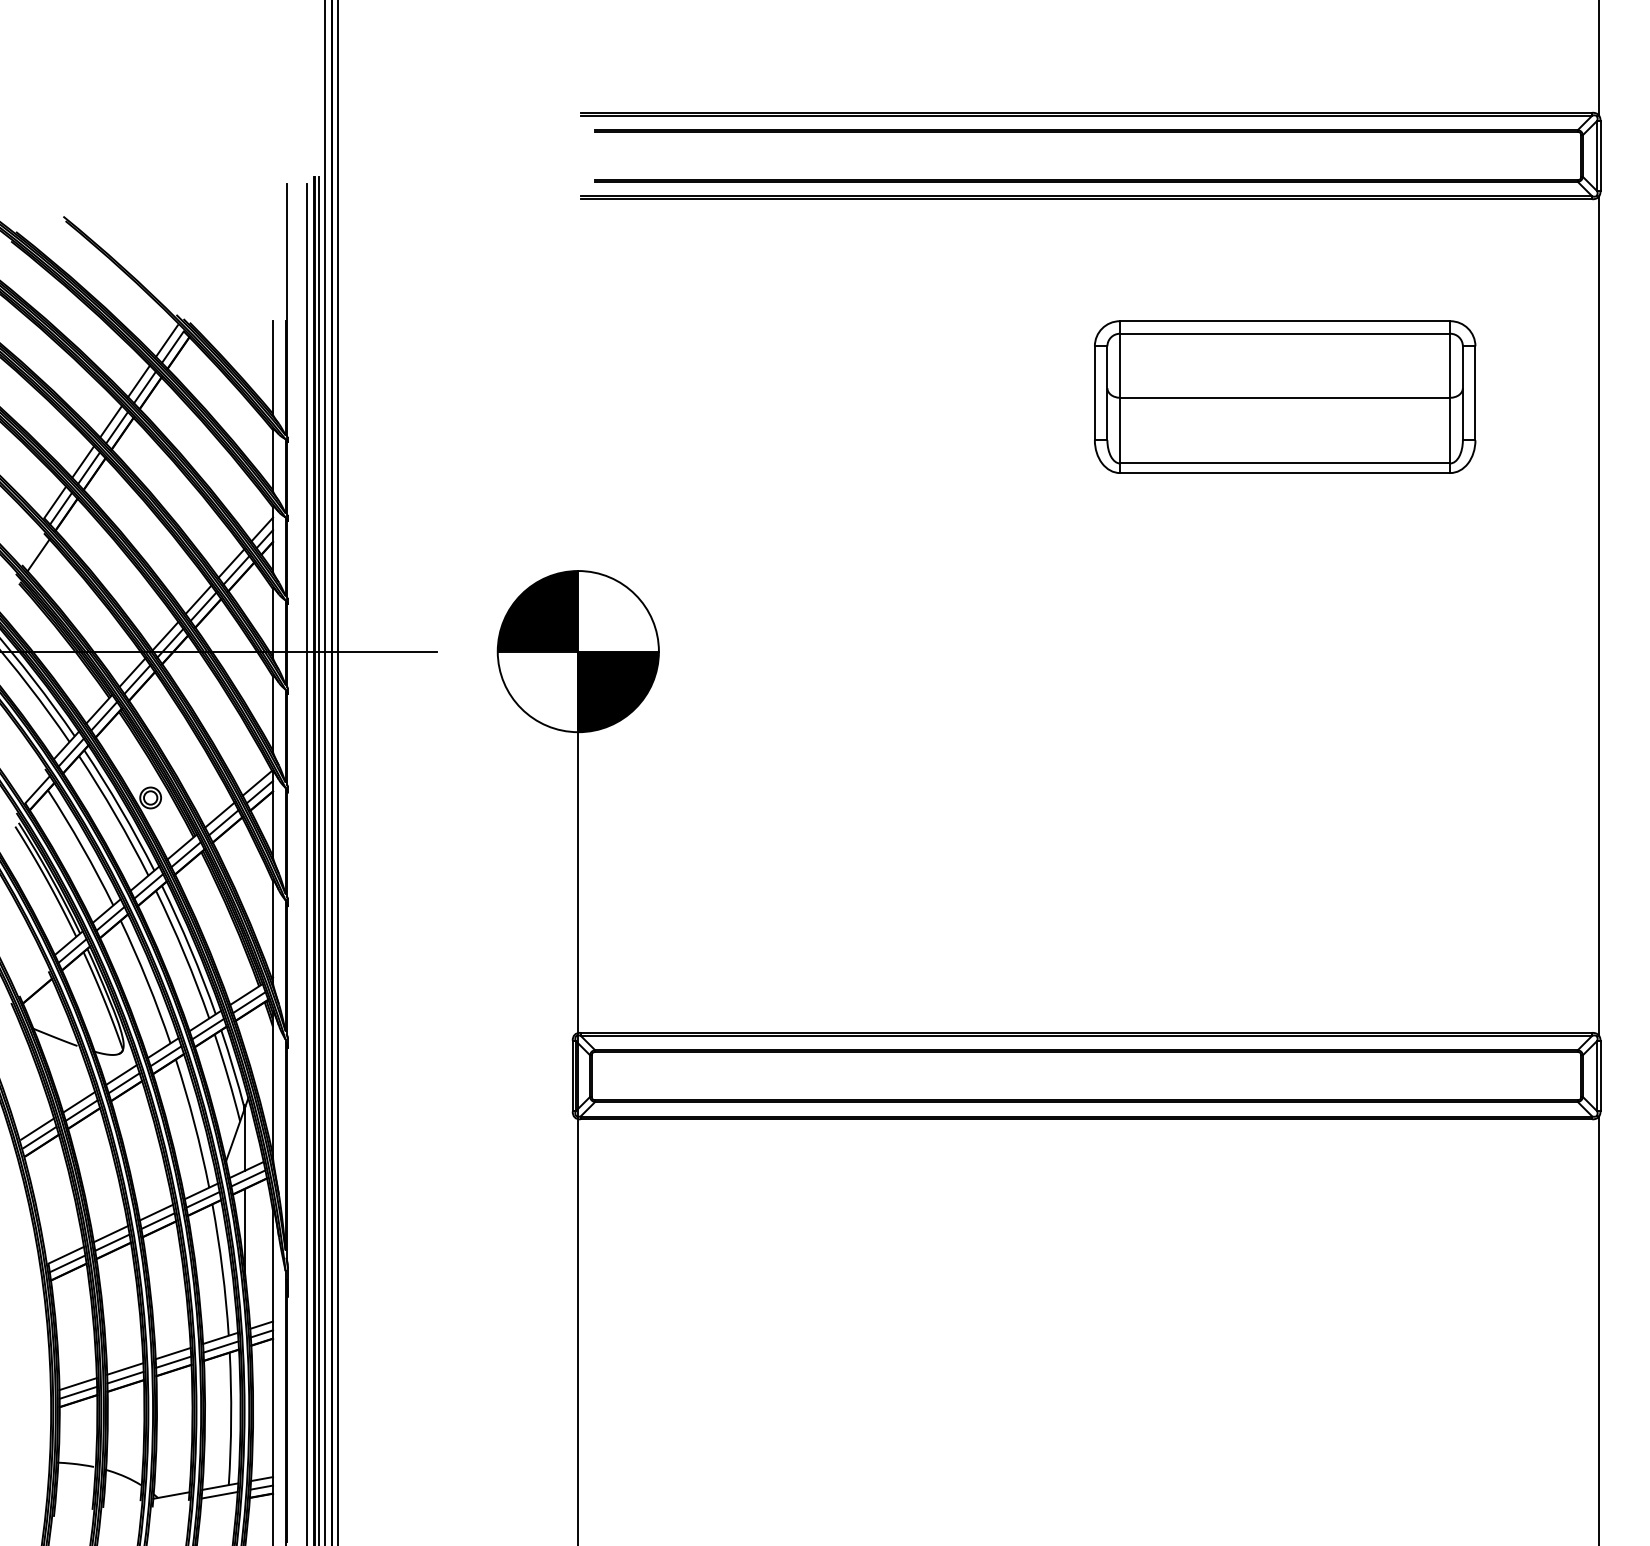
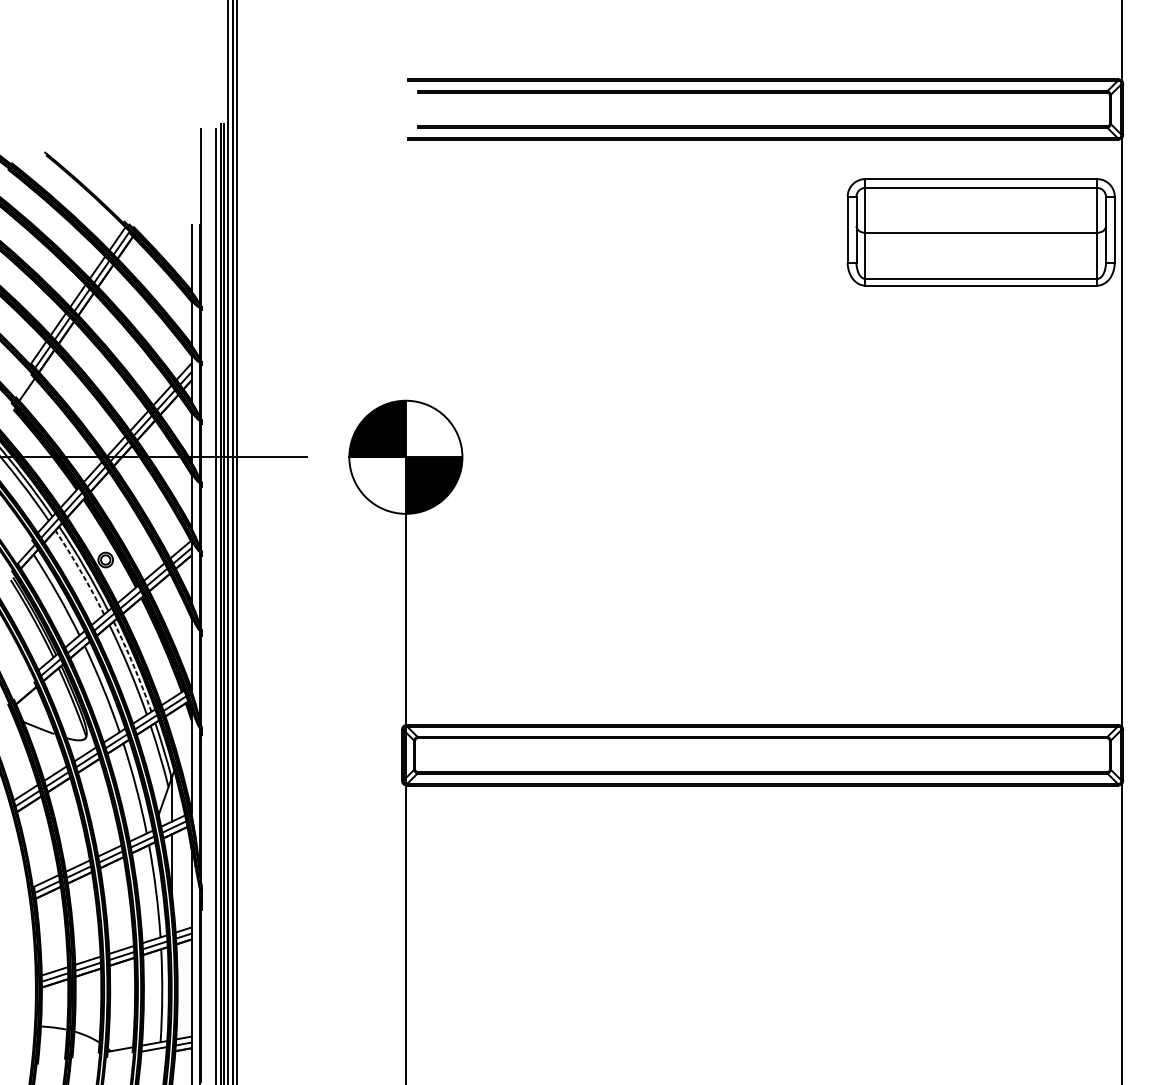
part: (1285, 396) -> (981, 231), moved
arc: (115, 814) -> (81, 571), solid -> dashed
arc: (190, 949) -> (133, 666), solid -> dashed

